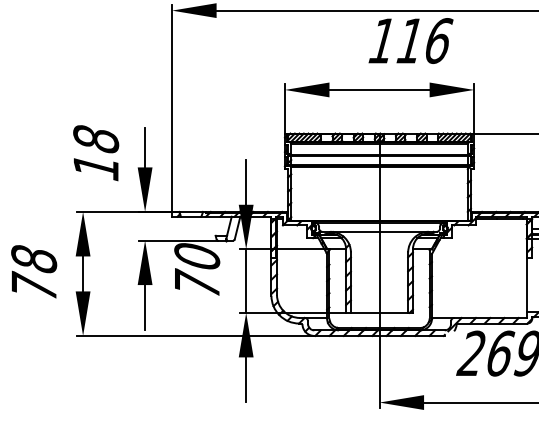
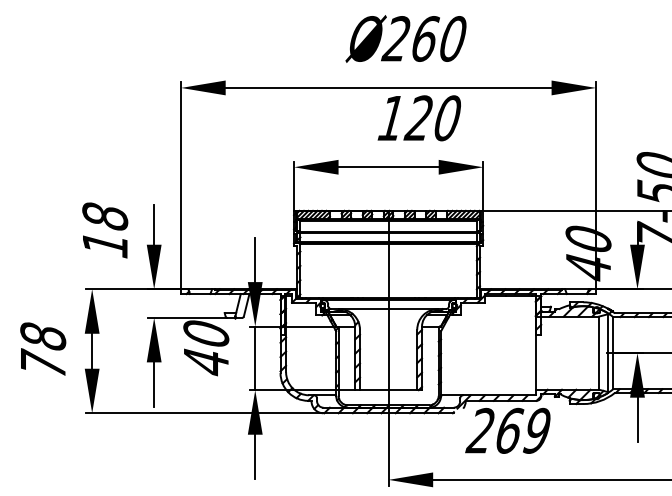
text: (423, 41) -> (432, 118), 116 -> 120
text: (197, 283) -> (206, 360), 70 -> 40

